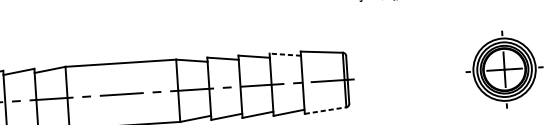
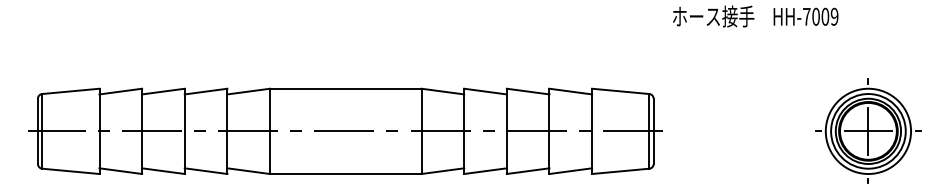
line: (285, 54) -> (570, 91), dashed -> solid
line: (325, 110) -> (620, 171), dashed -> solid

